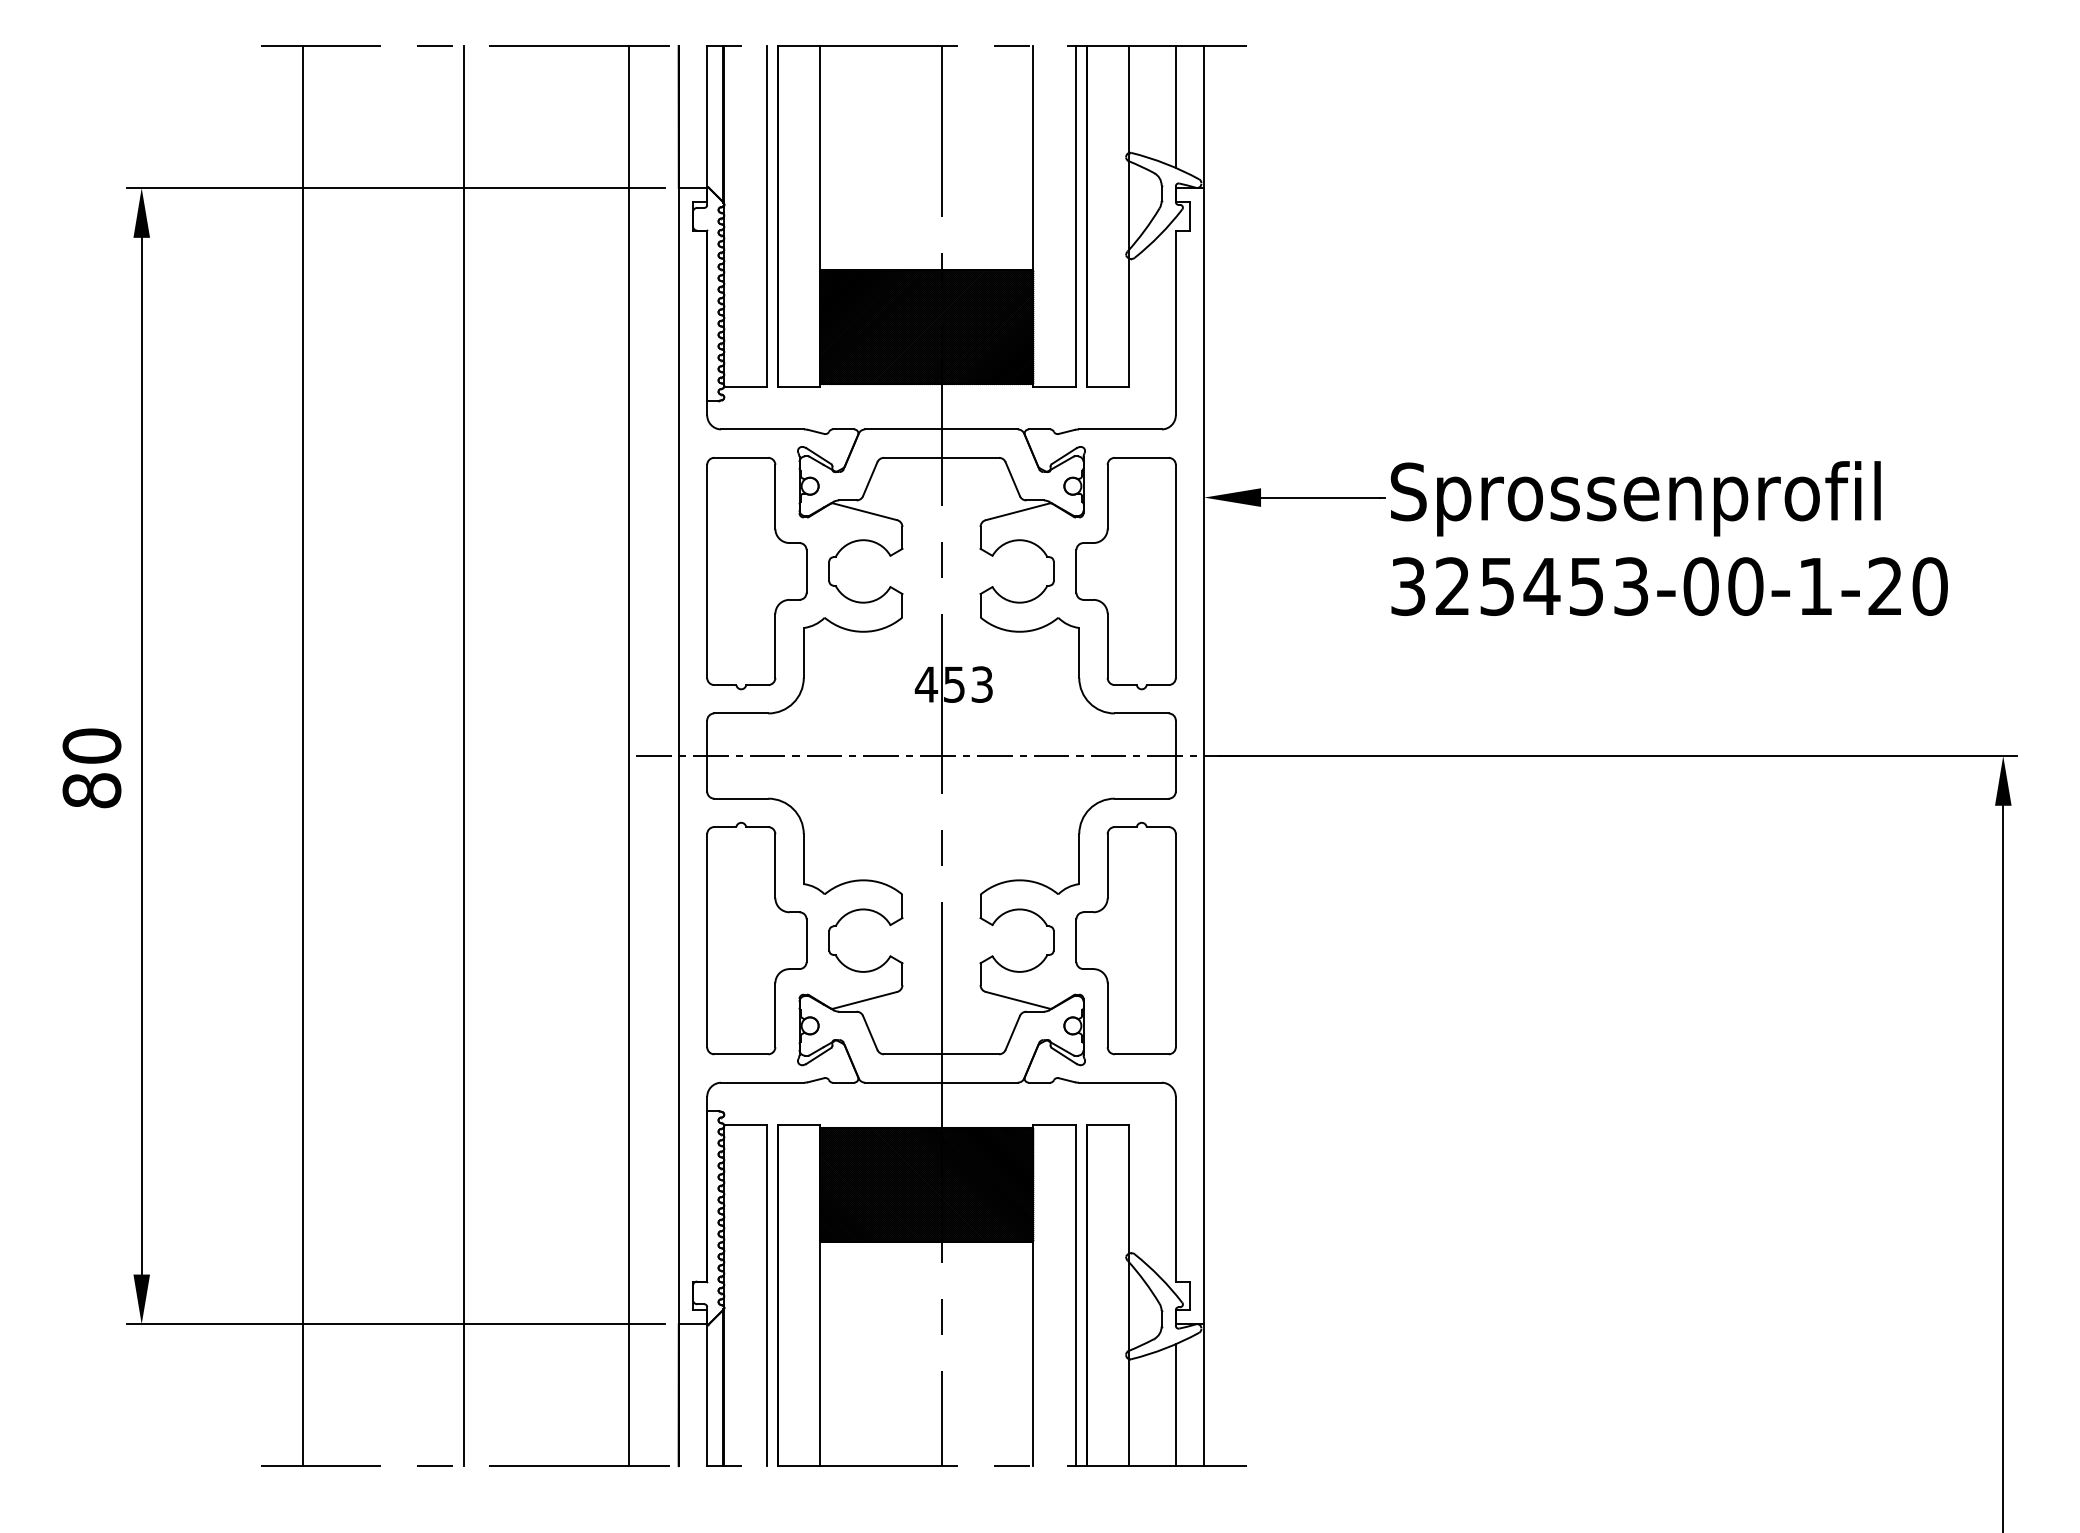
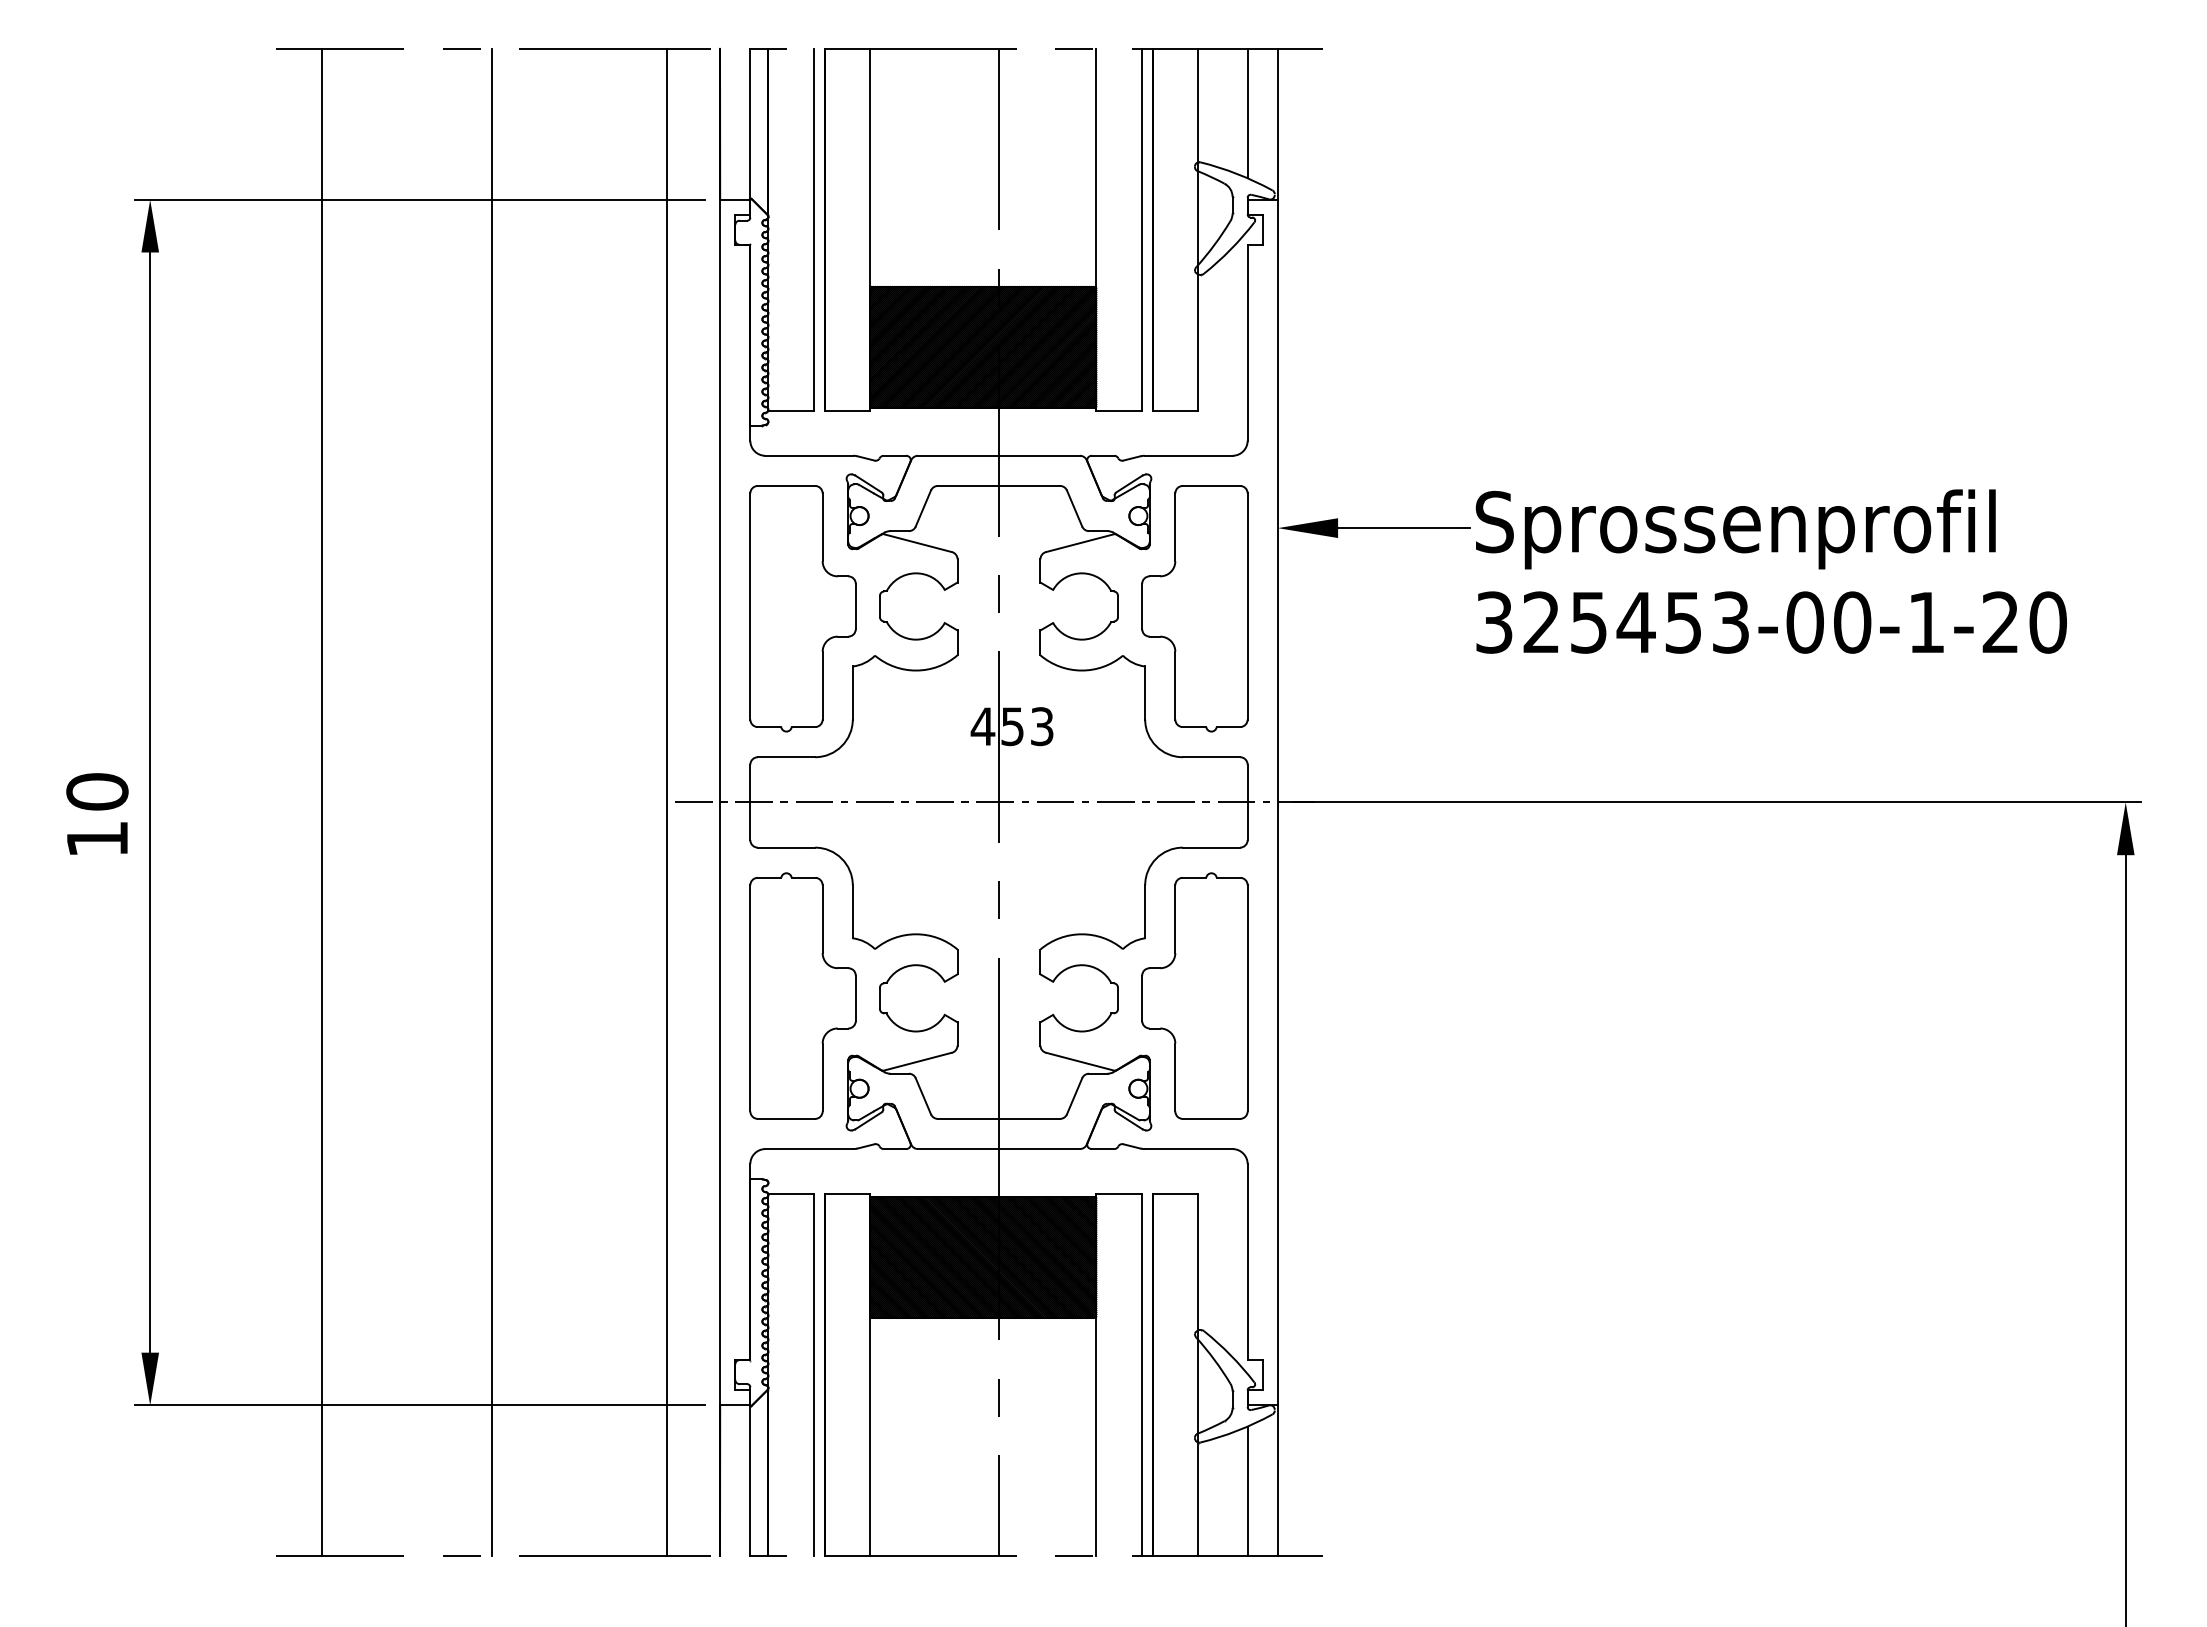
text: (92, 790) -> (97, 838), 80 -> 10

